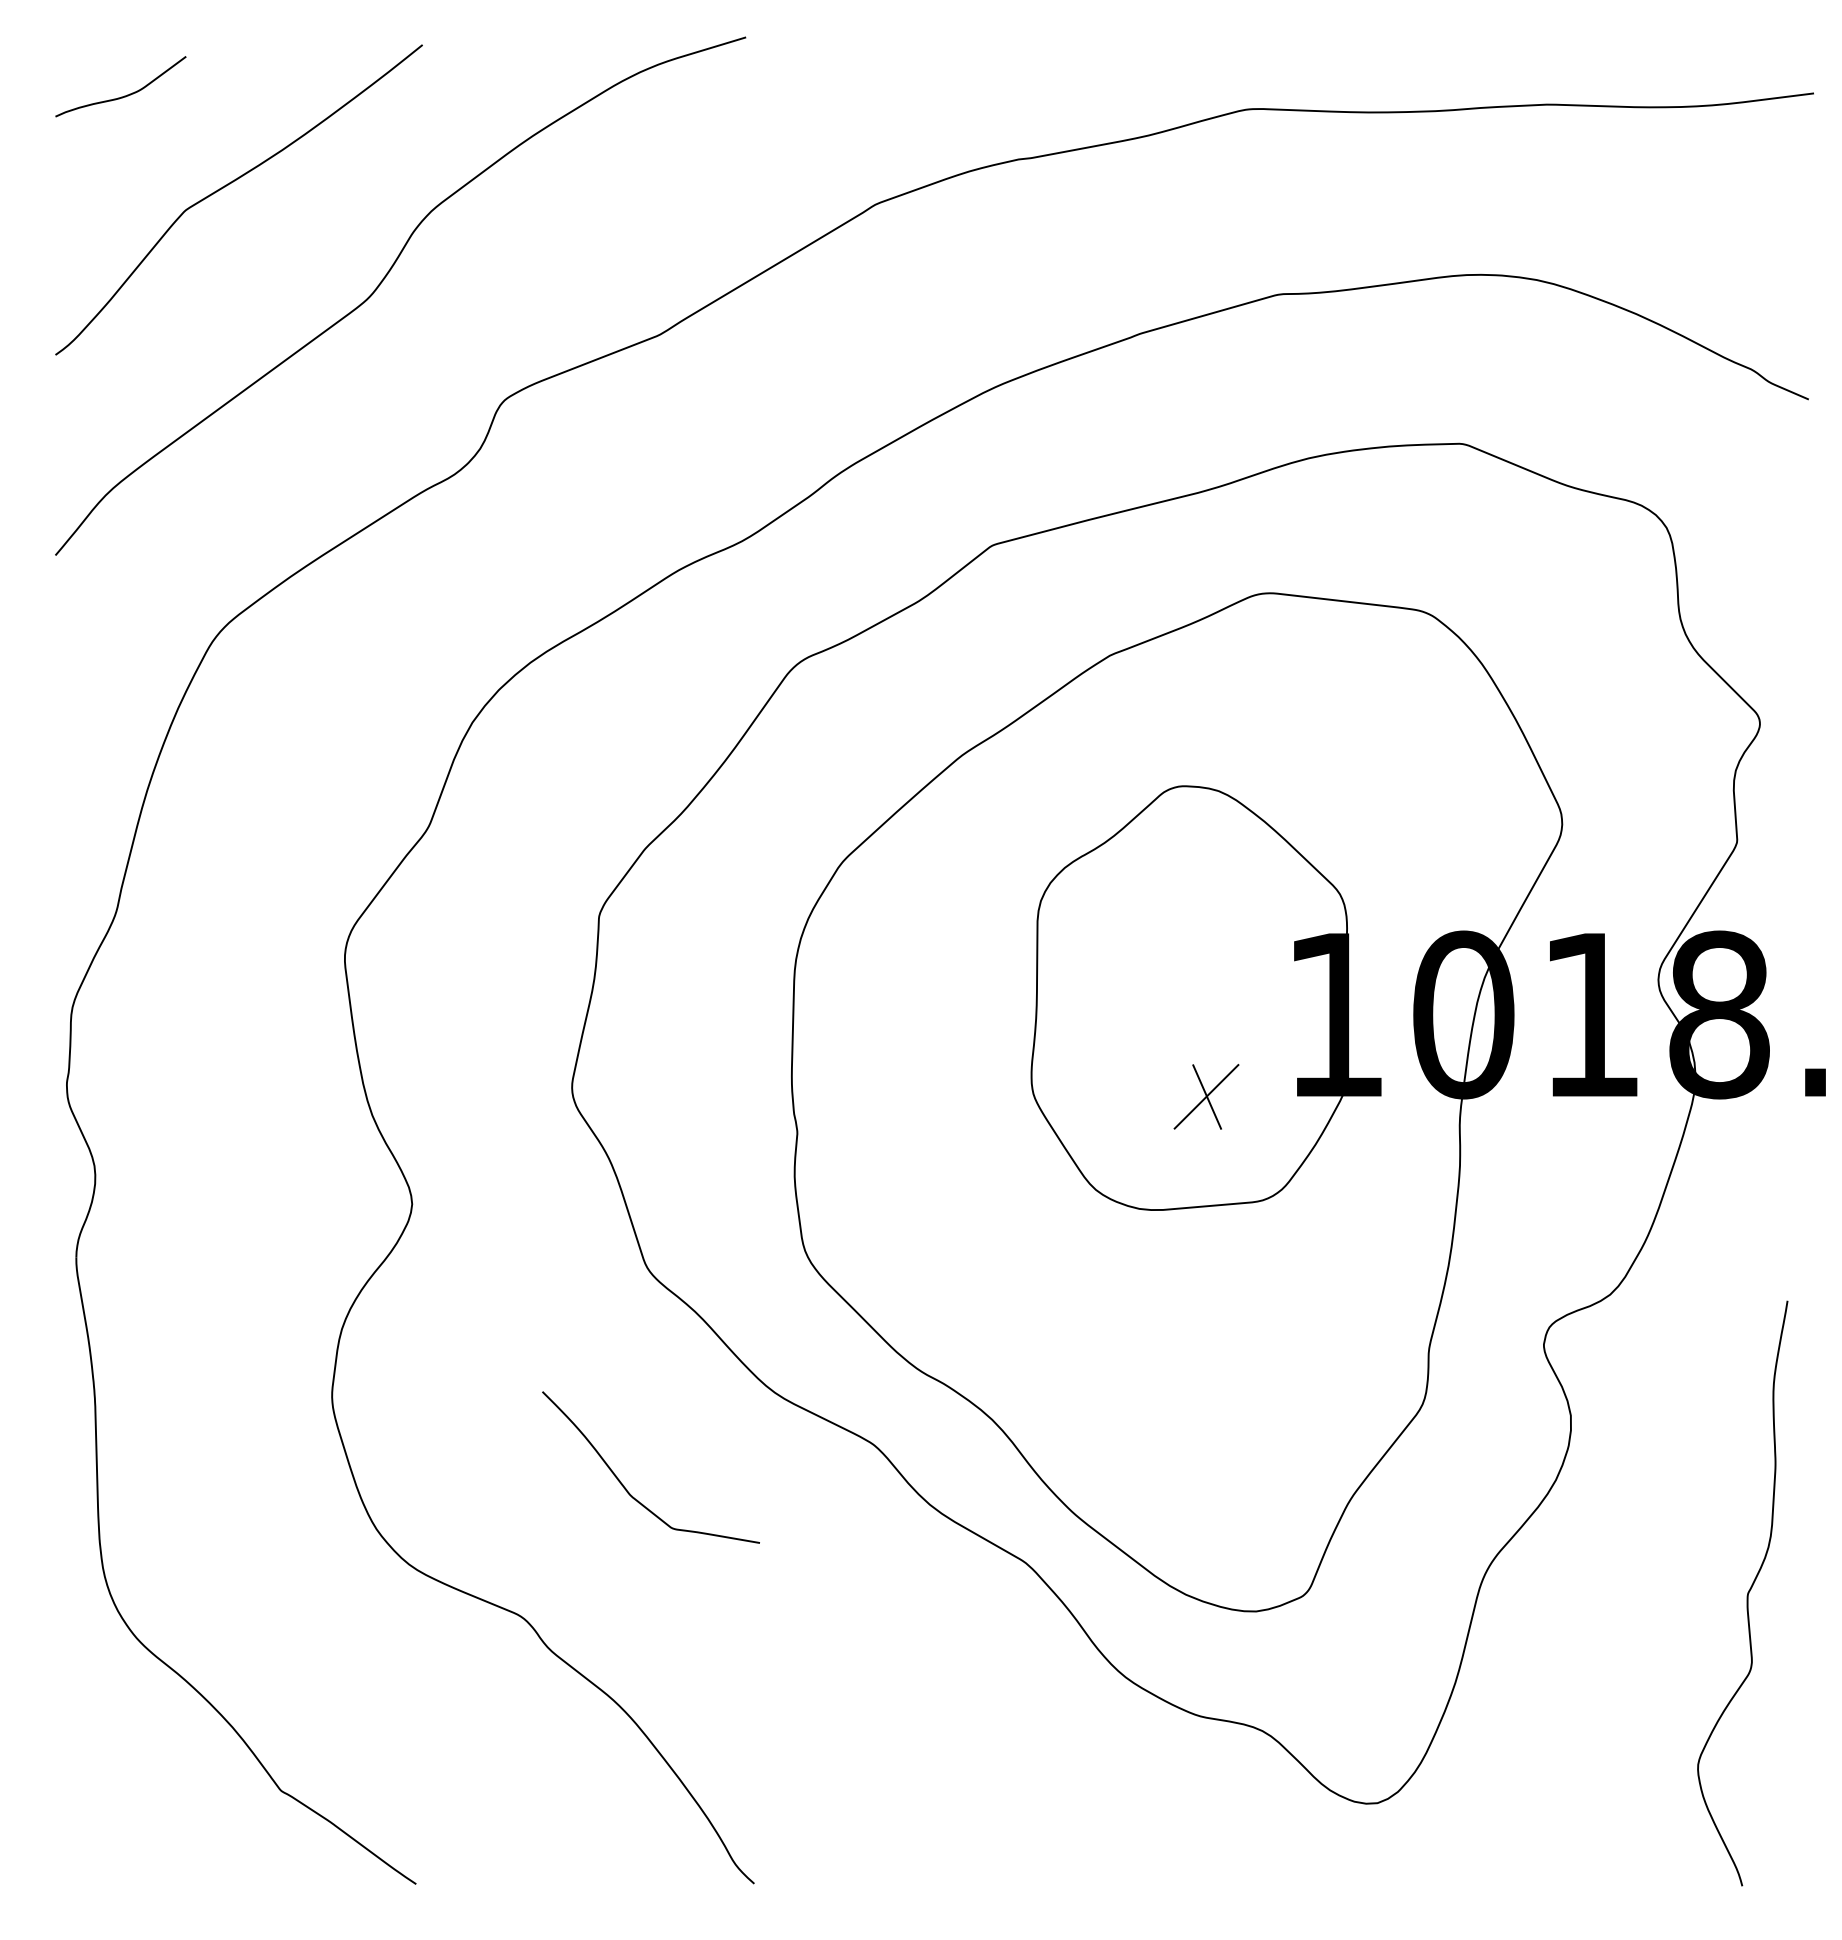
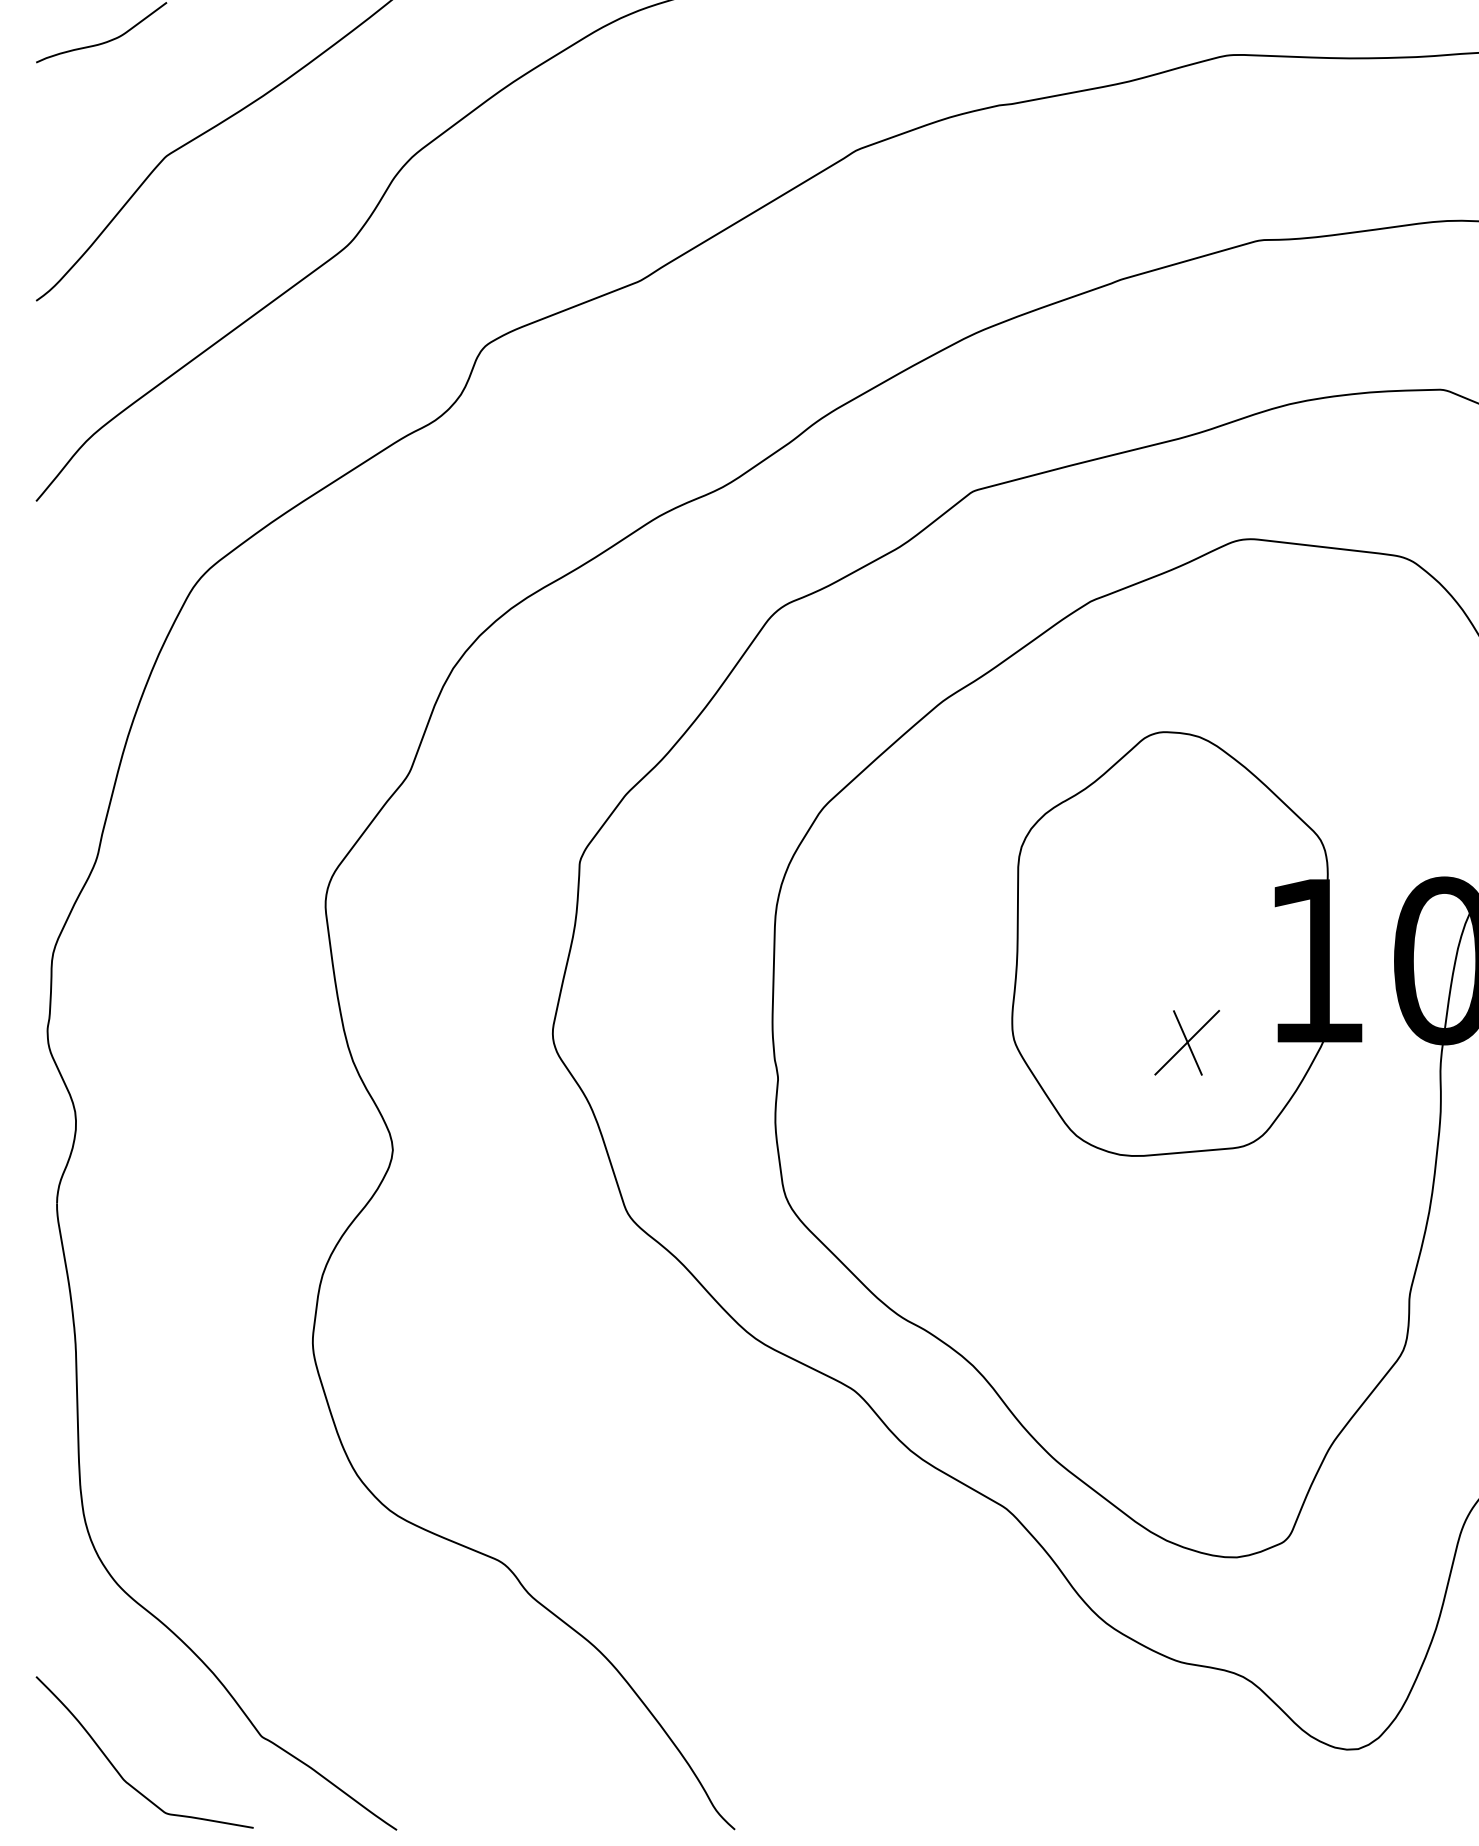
curve: (627, 1489) -> (121, 1774), moved

